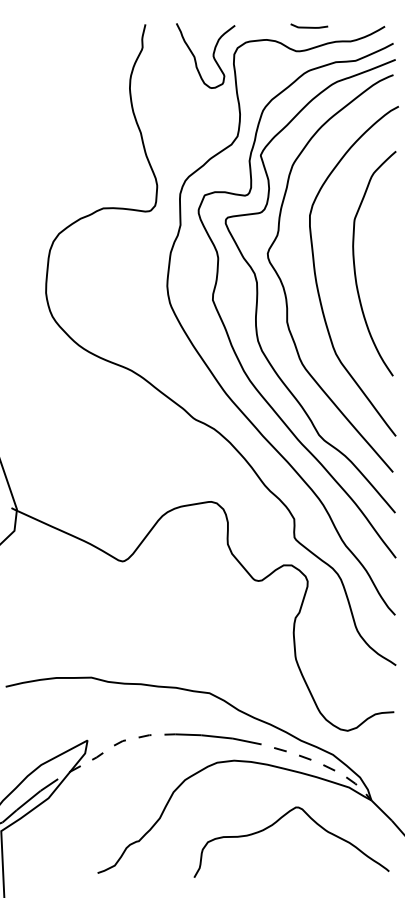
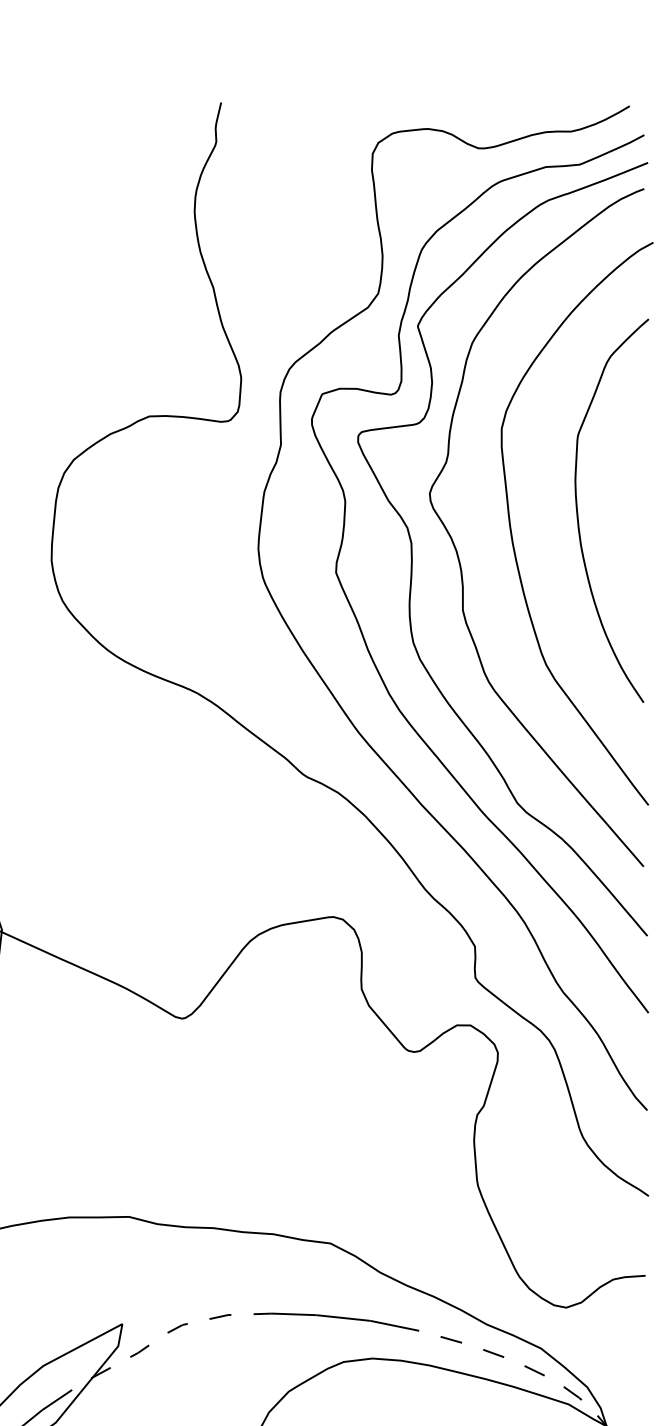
curve: (309, 26) -> (500, 106), removed
curve: (212, 55) -> (335, 155), removed

